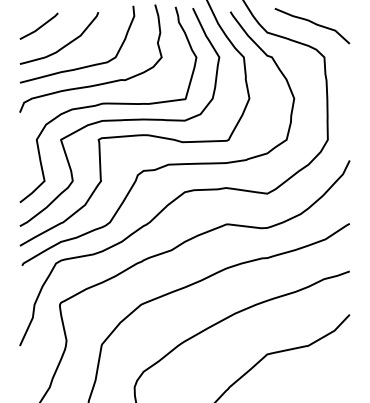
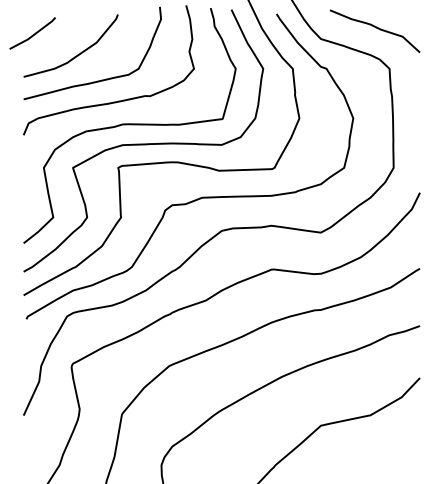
line: (38, 27) -> (32, 34), moved

